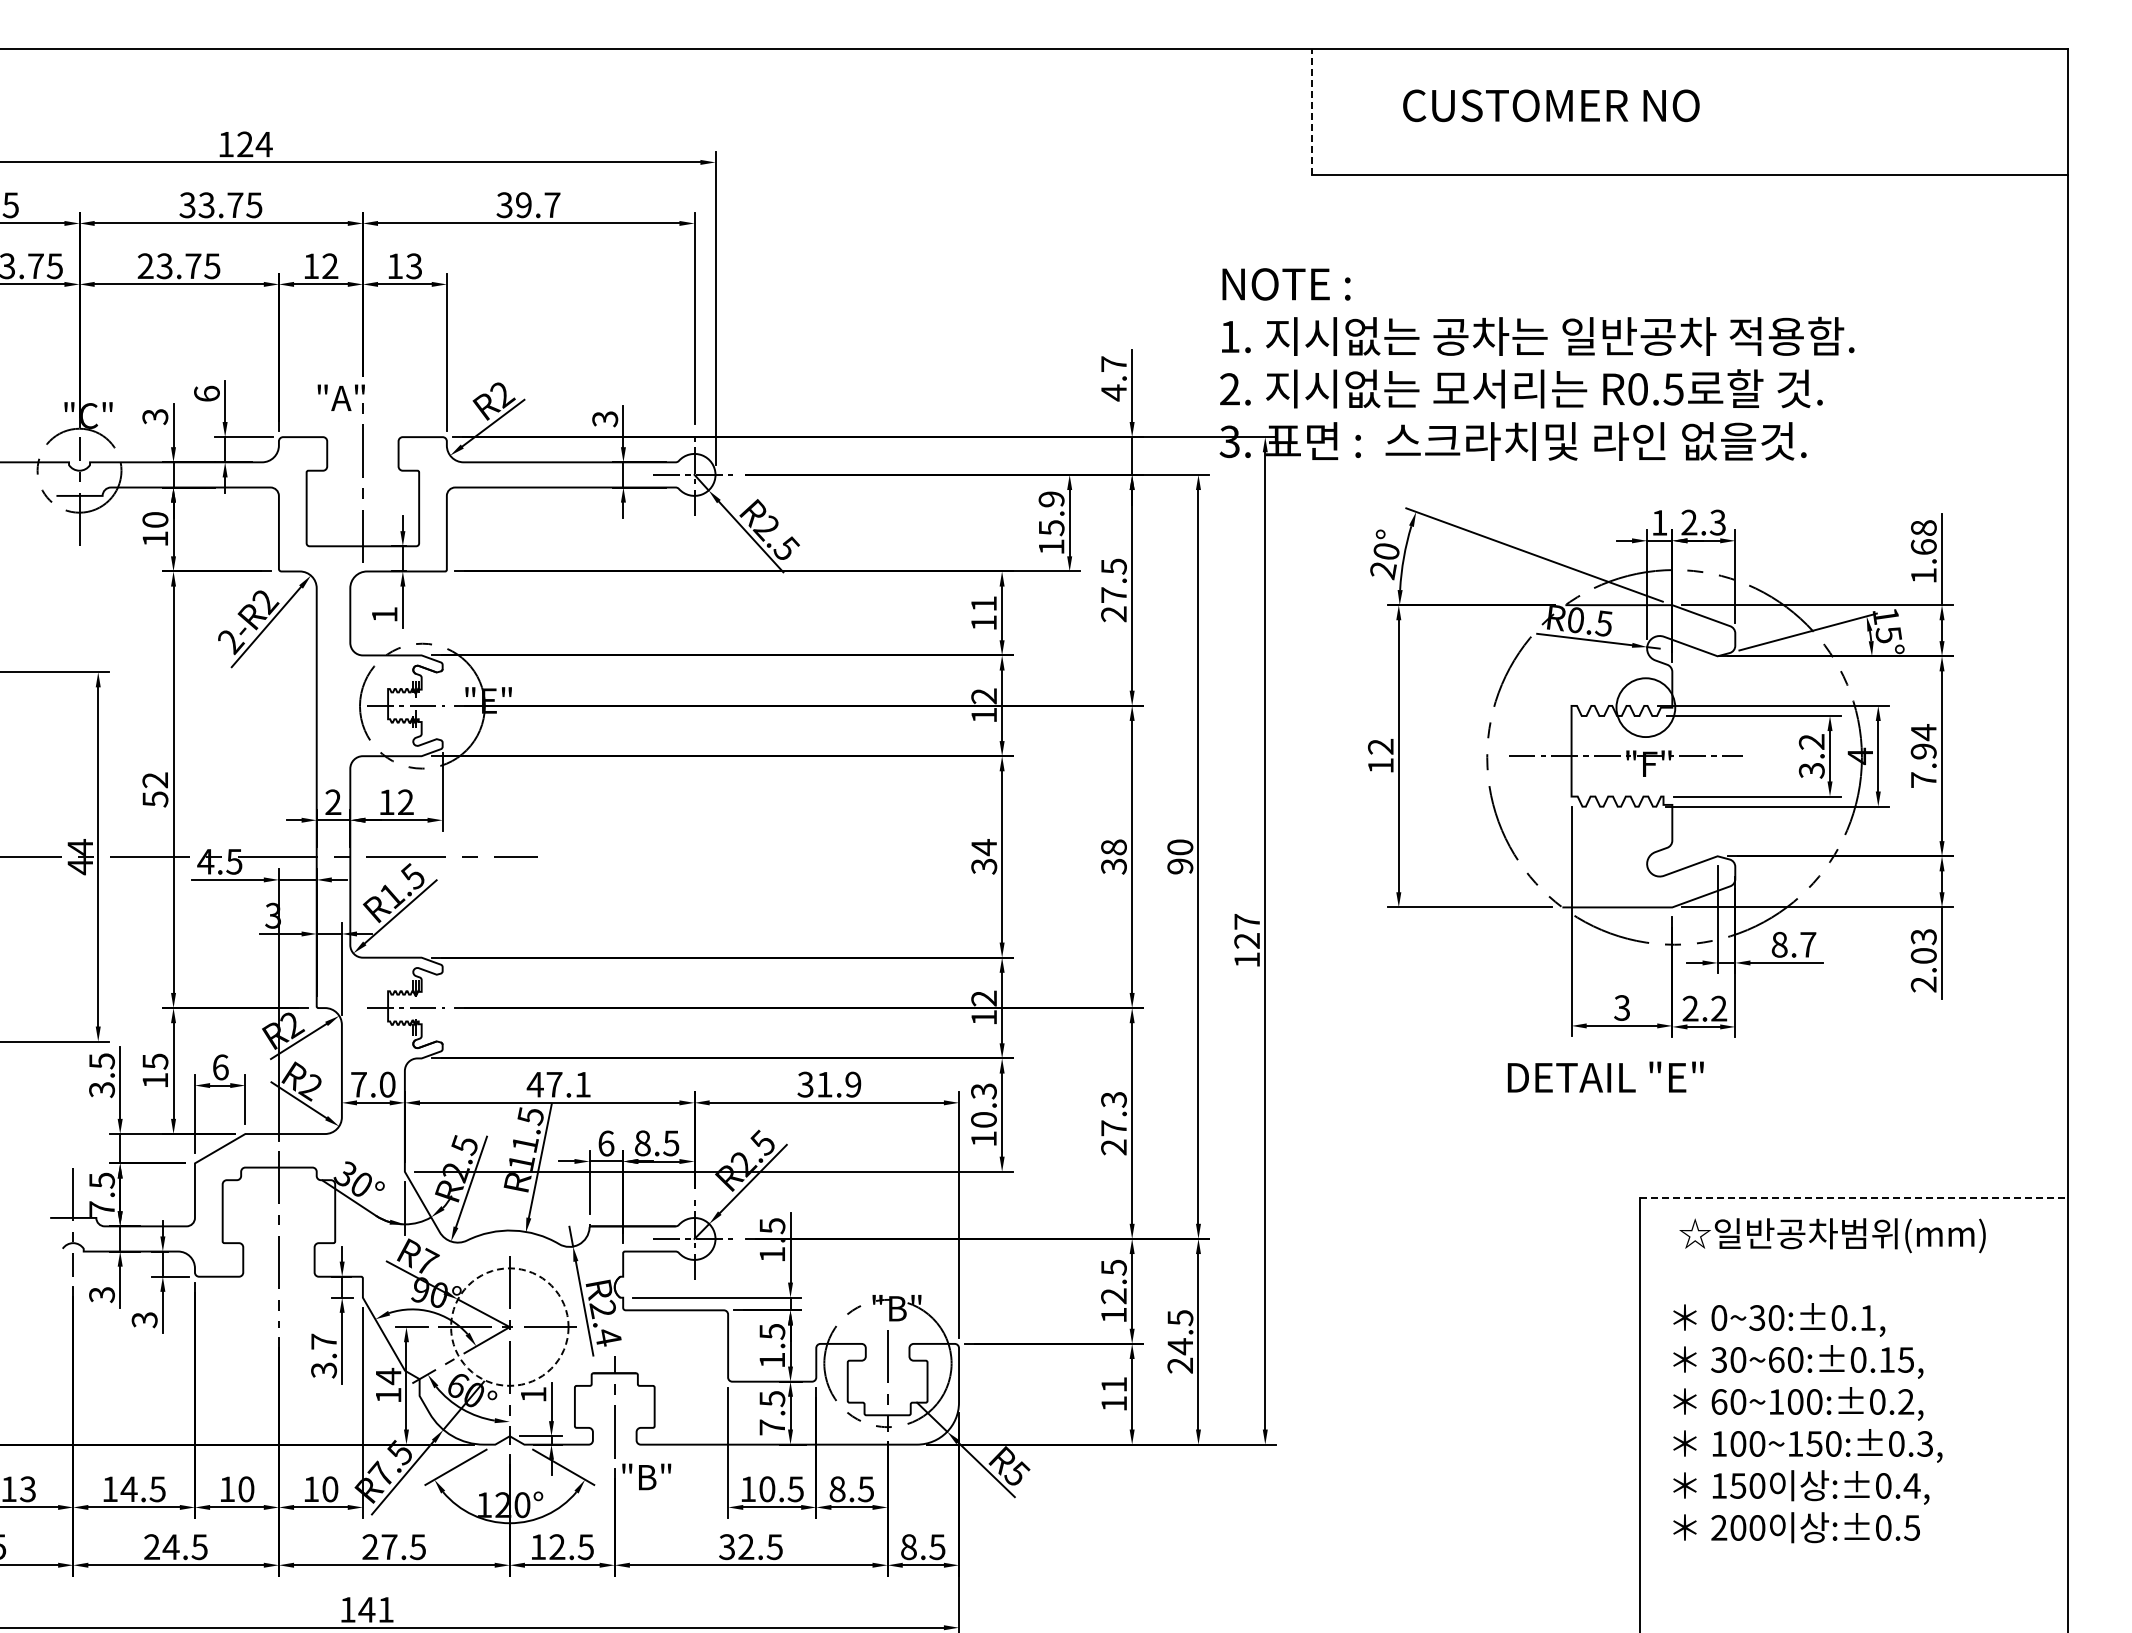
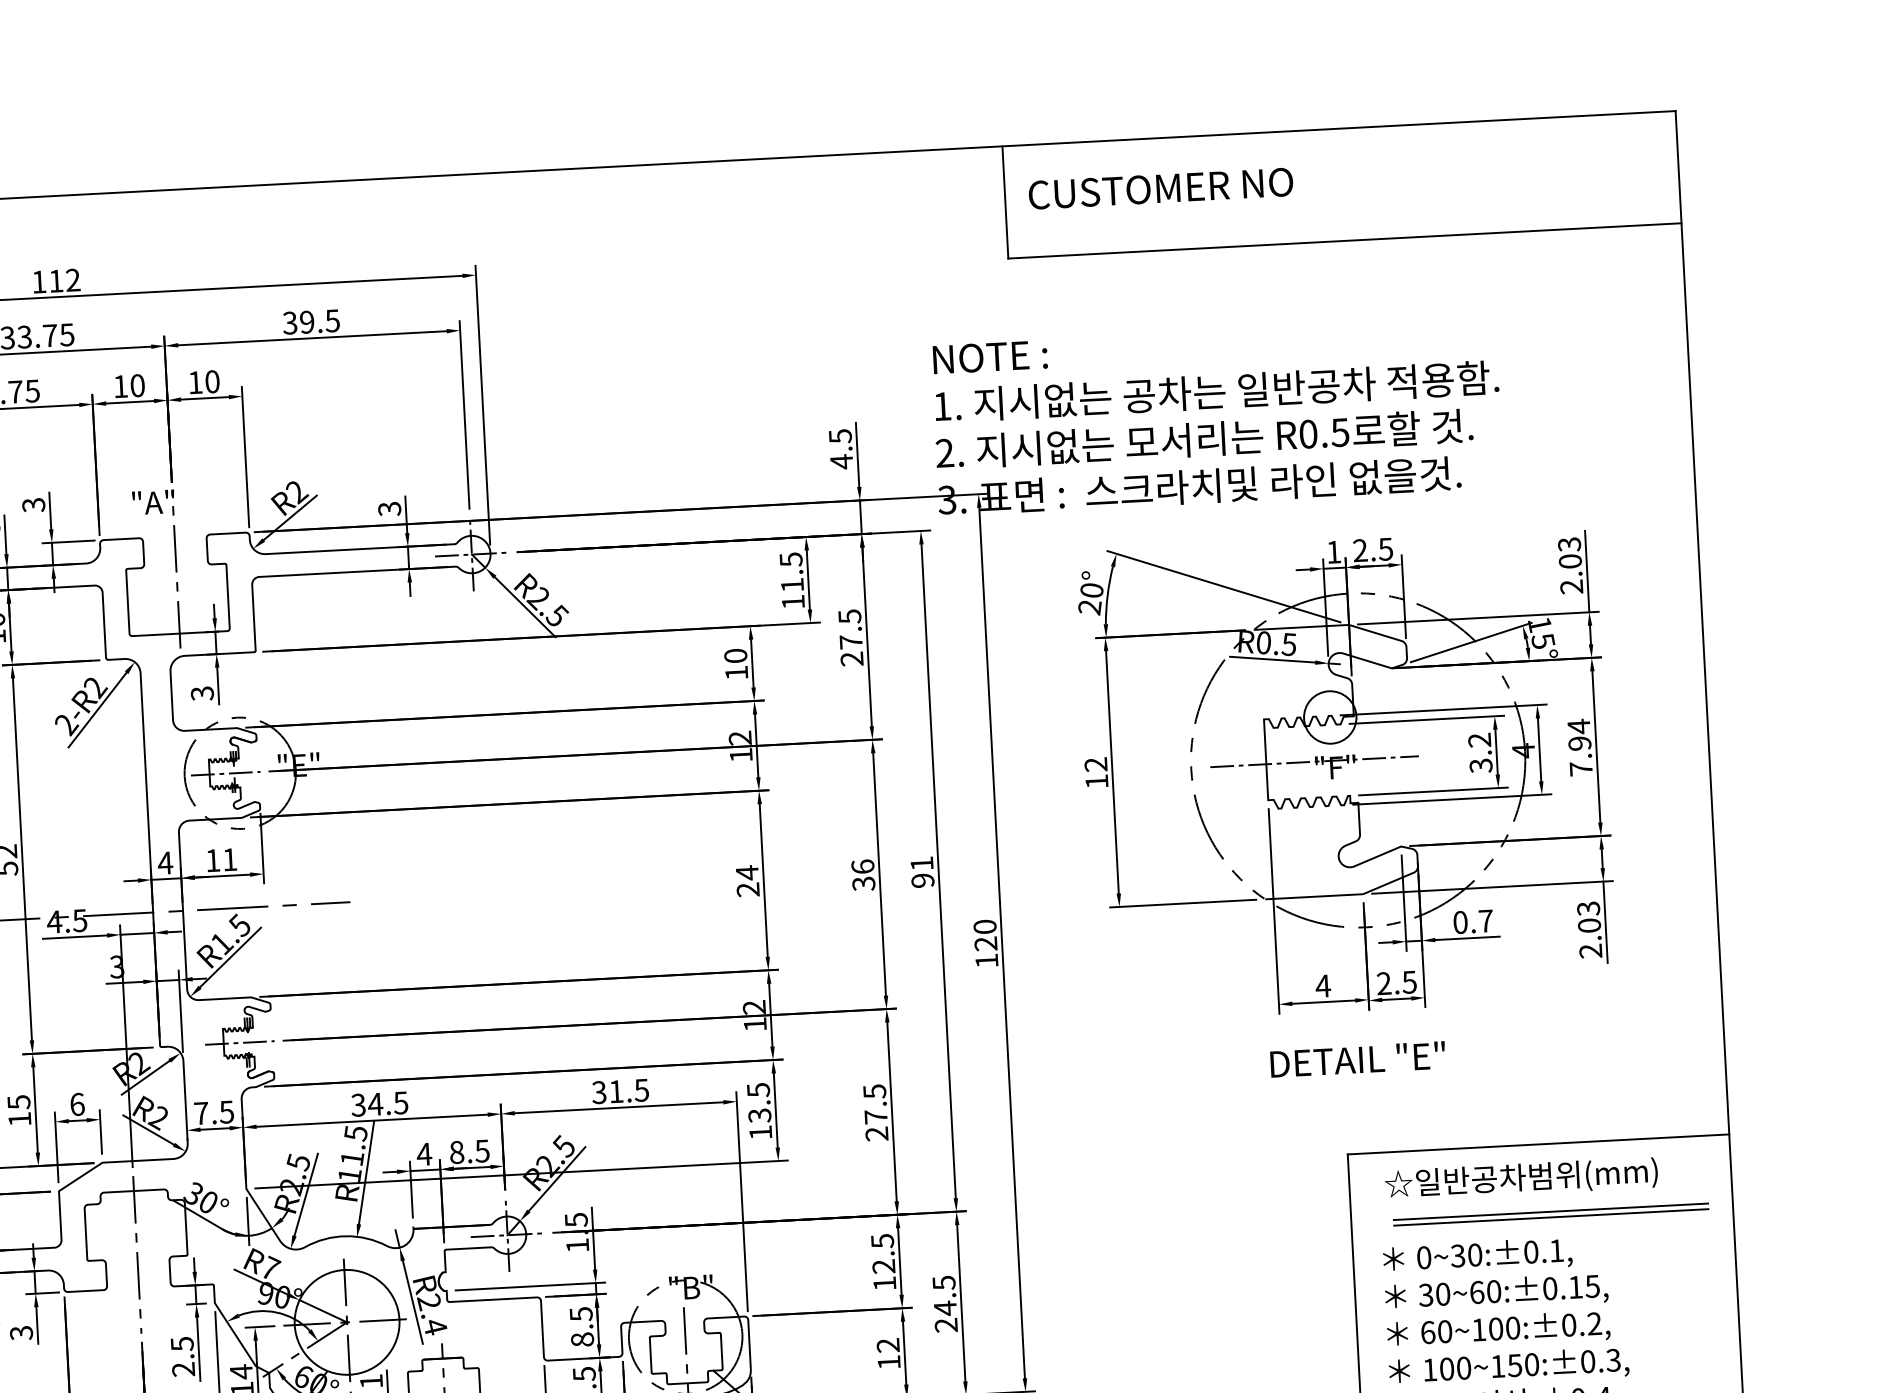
text: (1551, 105) -> (1161, 188), moved
line: (1312, 112) -> (1005, 202), dashed -> solid
text: (254, 144) -> (64, 280), 124 -> 112
text: (552, 205) -> (332, 321), 39.7 -> 39.5
text: (330, 266) -> (137, 385), 12 -> 10
text: (414, 266) -> (212, 381), 13 -> 10
text: (1113, 364) -> (839, 436), 4.7 -> 4.5
text: (206, 393) -> (33, 504), 6 -> 3
text: (1051, 513) -> (791, 572), 15.9 -> 11.5
text: (1717, 522) -> (1385, 549), 2.3 -> 2.5
text: (1923, 551) -> (1570, 565), 1.68 -> 2.03
text: (983, 603) -> (735, 655), 11 -> 10
text: (384, 614) -> (202, 693), 1 -> 3
text: (332, 801) -> (164, 862), 2 -> 4
text: (405, 801) -> (229, 858), 12 -> 11
text: (1113, 847) -> (862, 866), 38 -> 36
text: (1180, 847) -> (922, 863), 90 -> 91
text: (984, 866) -> (748, 889), 34 -> 24
text: (1247, 921) -> (985, 926), 127 -> 120
text: (1779, 944) -> (1460, 922), 8.7 -> 0.7
text: (1621, 1007) -> (1322, 985), 3 -> 4
text: (1719, 1008) -> (1409, 982), 2.2 -> 2.5
text: (1605, 1076) -> (1357, 1058), moved
text: (387, 1084) -> (226, 1111), 7.0 -> 7.5
text: (558, 1084) -> (379, 1103), 47.1 -> 34.5
text: (853, 1084) -> (641, 1090), 31.9 -> 31.5
text: (1113, 1099) -> (874, 1091), 27.3 -> 27.5
text: (983, 1105) -> (758, 1102), 10.3 -> 13.5
text: (605, 1143) -> (423, 1154), 6 -> 4
line: (1854, 1197) -> (1539, 1144), dashed -> solid
line: (1863, 1273) -> (1550, 1211), added
line: (1863, 1280) -> (1550, 1217), added
circle: (509, 1326) -> (346, 1321), dashed -> solid
text: (324, 1355) -> (183, 1356), 3.7 -> 2.5
text: (772, 1360) -> (582, 1339), 1.5 -> 8.5
text: (1113, 1384) -> (887, 1345), 11 -> 12

